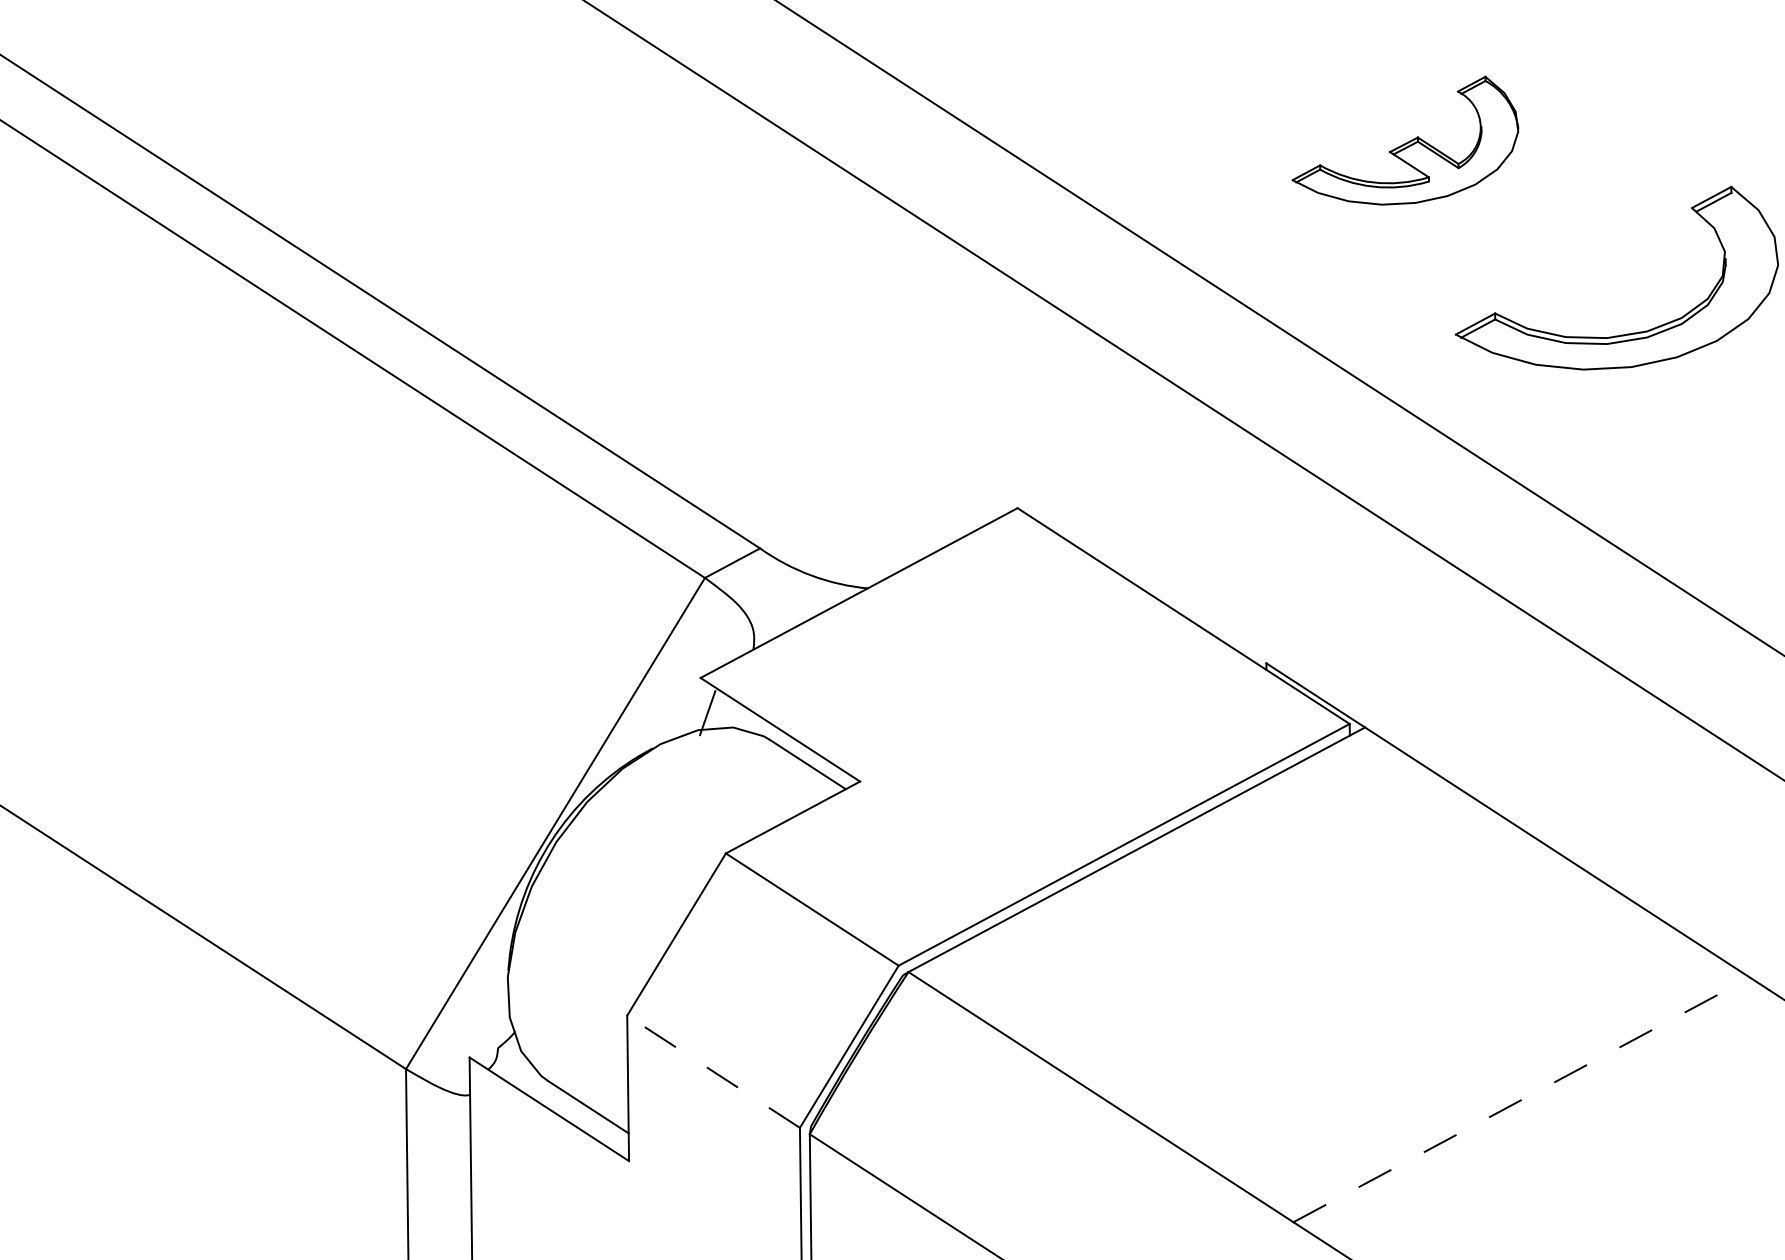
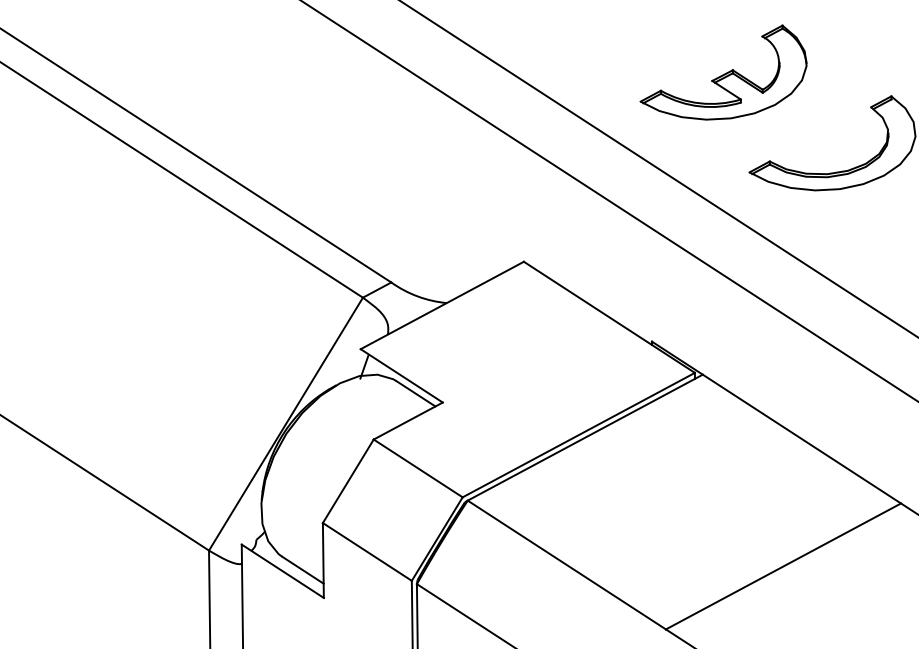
part: (1405, 140) -> (723, 72), size x1.43
line: (711, 1070) -> (366, 551), dashed -> solid
line: (1521, 1100) -> (783, 566), dashed -> solid

